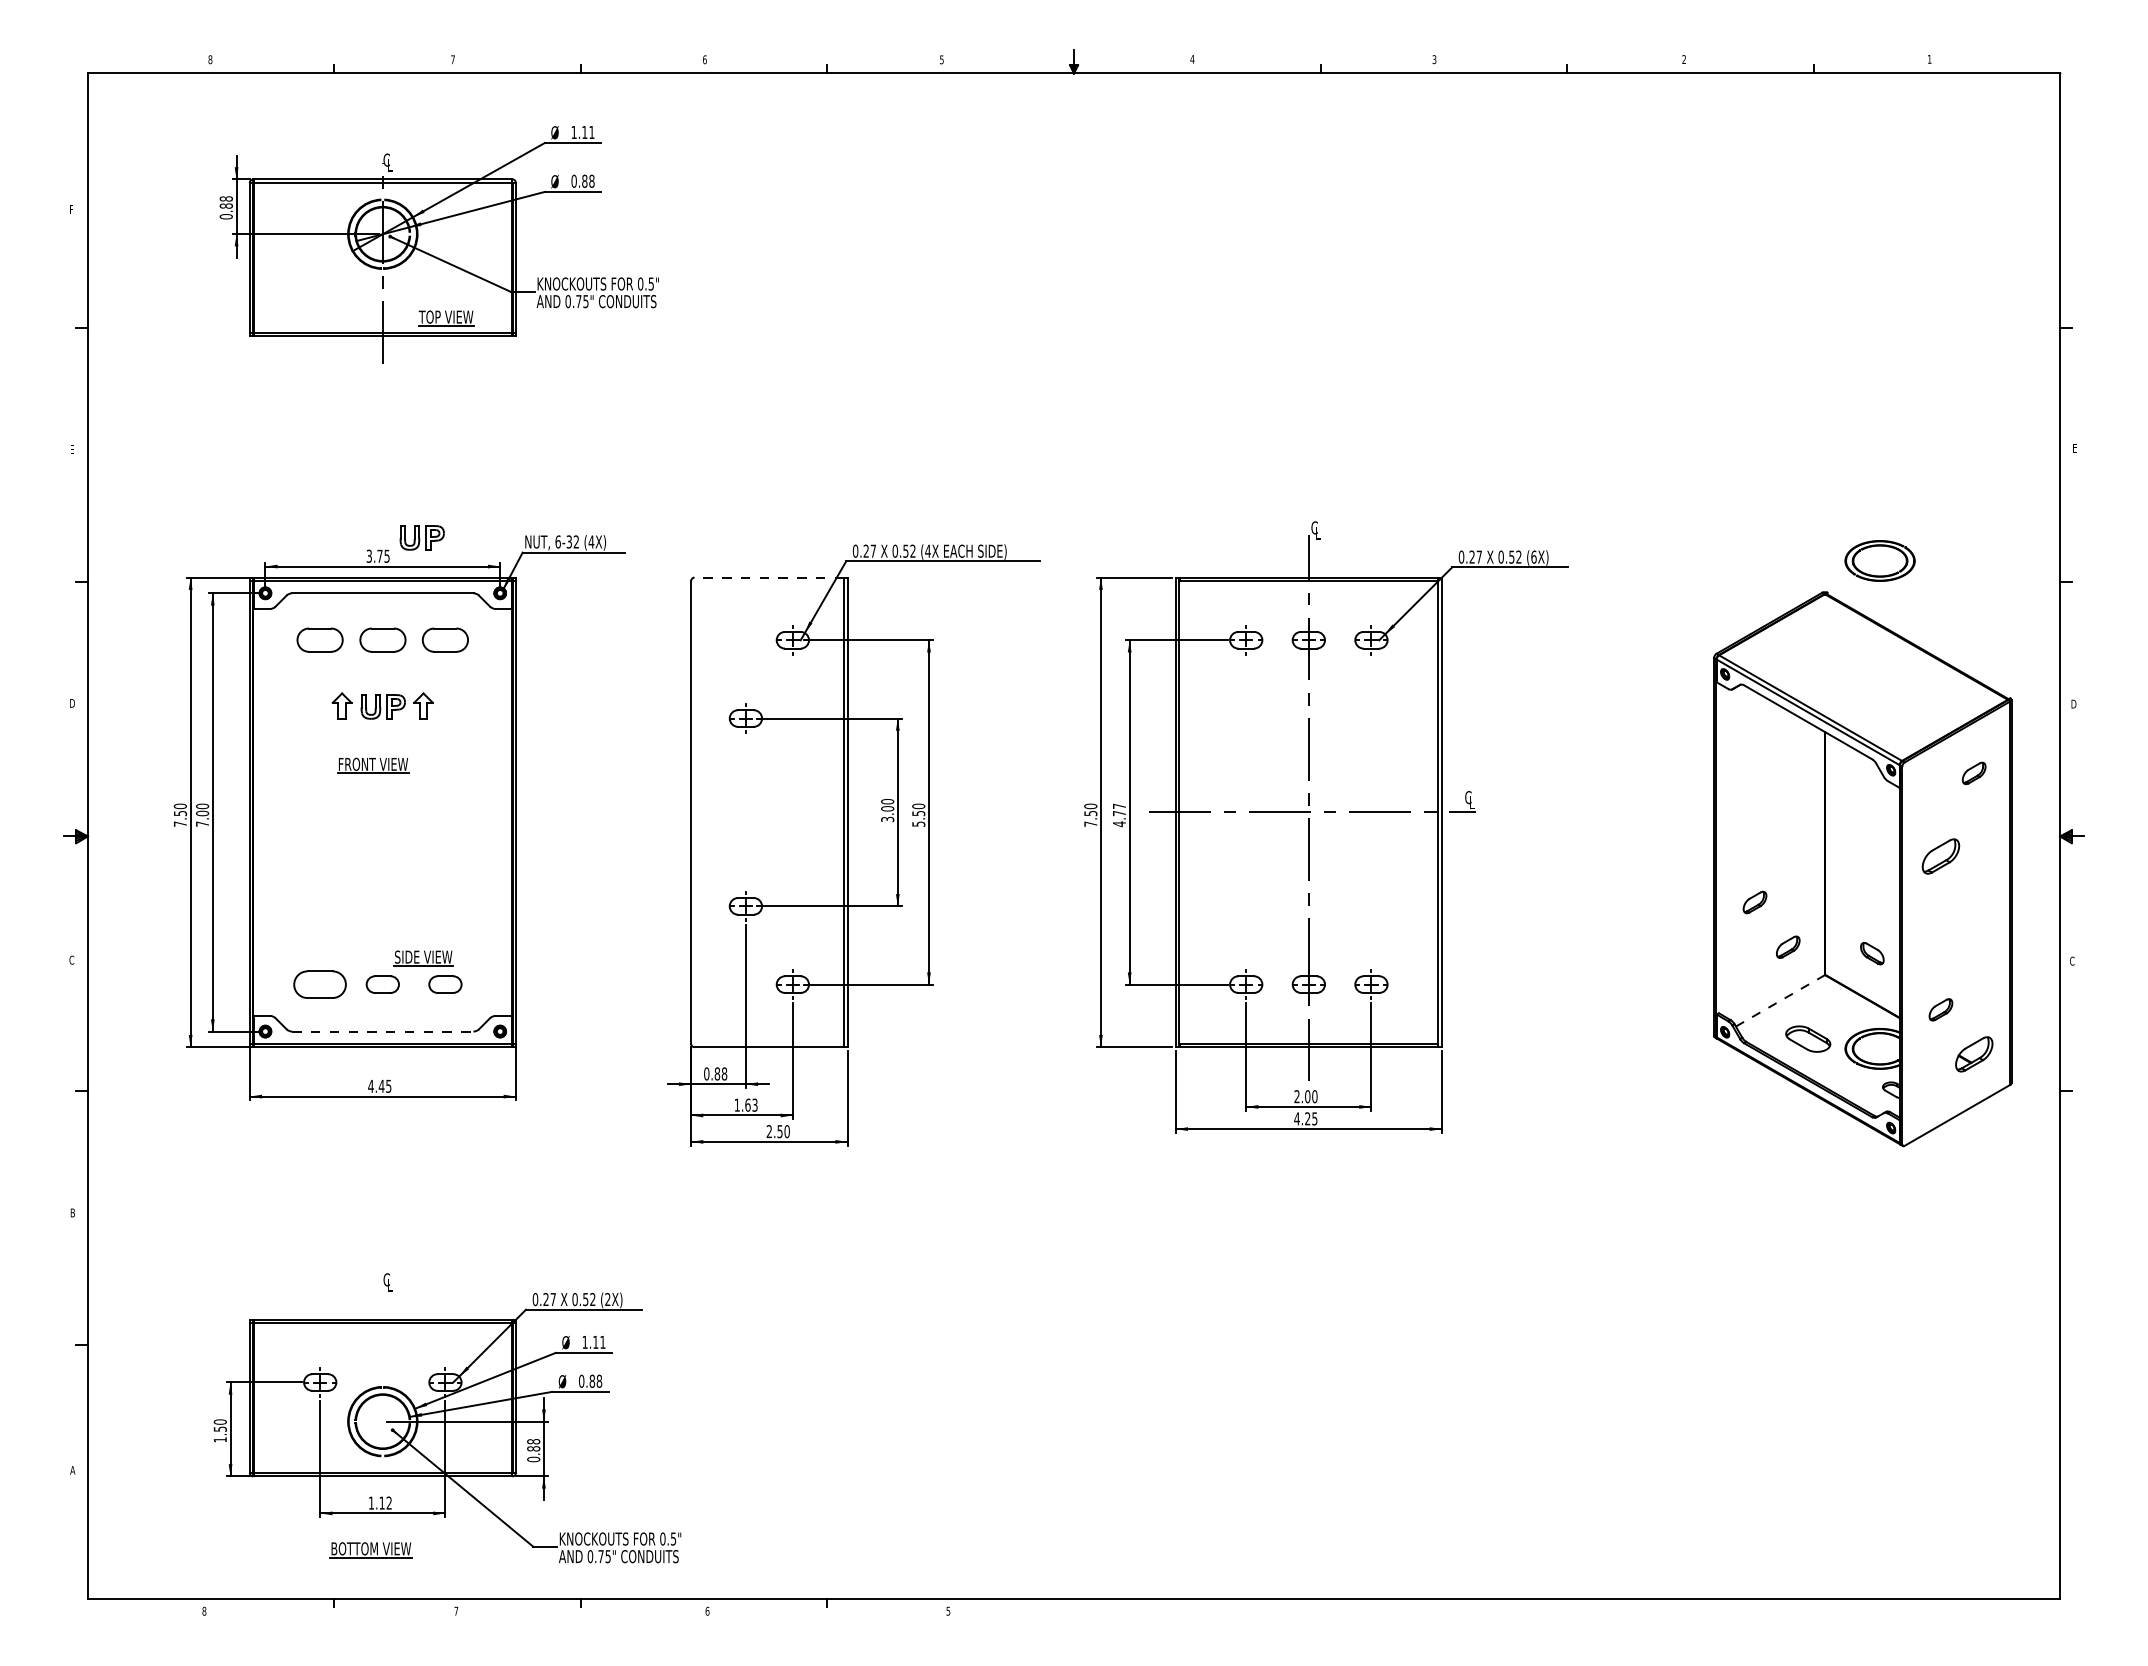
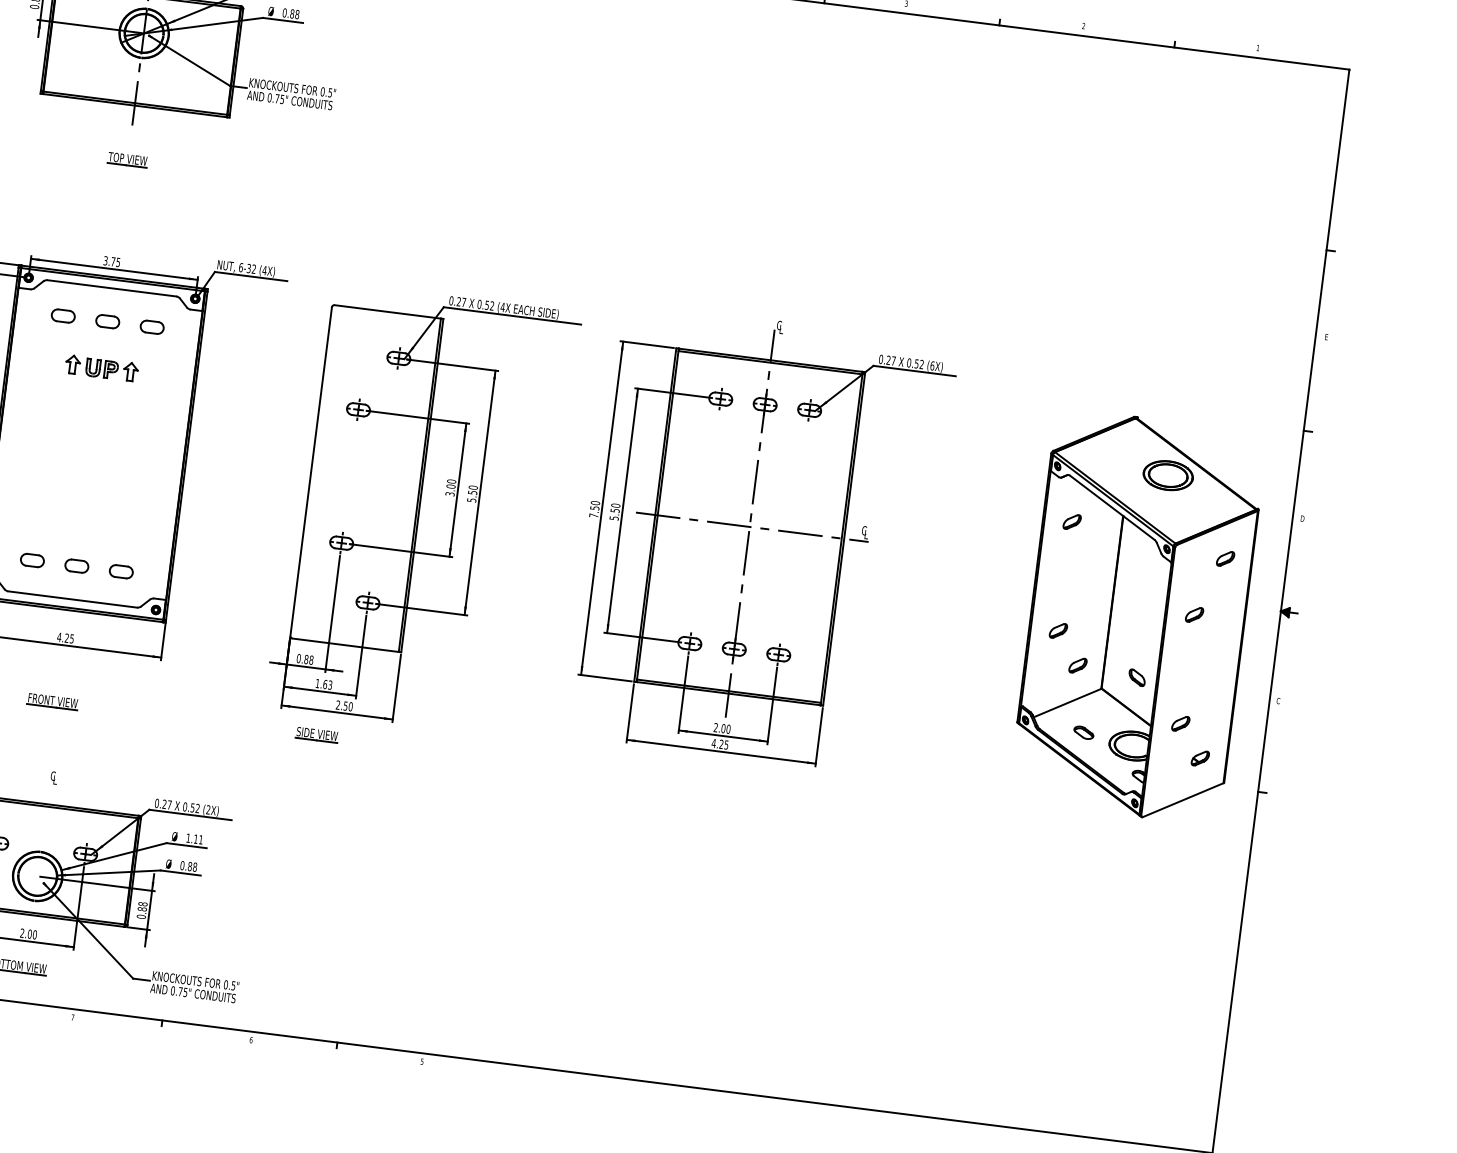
part: (446, 318) -> (127, 159), moved
part: (421, 537) -> (144, 252), removed
part: (1879, 560) -> (1167, 475), moved
line: (769, 577) -> (387, 311), dashed -> solid
part: (320, 640) -> (63, 316), size x0.71
part: (382, 640) -> (107, 321), size x0.71
part: (445, 640) -> (152, 327), size x0.71
part: (1754, 748) -> (1071, 521), added
part: (373, 765) -> (53, 701), moved
text: (1119, 815) -> (615, 512), 4.77 -> 5.50
part: (1940, 856) -> (1194, 614), size x0.62
part: (423, 958) -> (317, 734), moved
part: (320, 984) -> (32, 560), size x0.62
line: (1780, 1000) -> (1067, 702), dashed -> solid
line: (382, 1031) -> (72, 599), dashed -> solid
part: (1807, 1039) -> (1083, 732), size x0.62
part: (1973, 1054) -> (1199, 758), size x0.62
text: (381, 1085) -> (66, 637), 4.45 -> 4.25
text: (379, 1502) -> (28, 933), 1.12 -> 2.00

